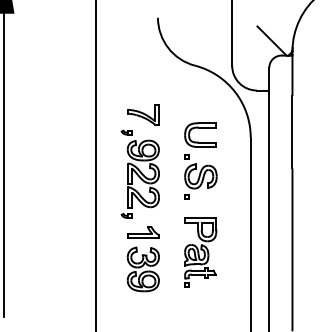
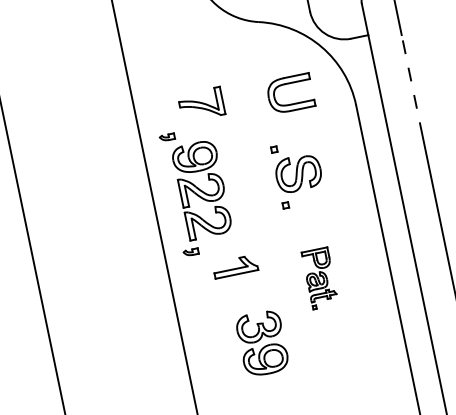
line: (292, 131) -> (412, 85), solid -> dashed
part: (200, 134) -> (289, 93), moved
part: (139, 173) -> (196, 190), moved
part: (200, 252) -> (319, 278), size x0.6
part: (142, 269) -> (261, 343), moved

